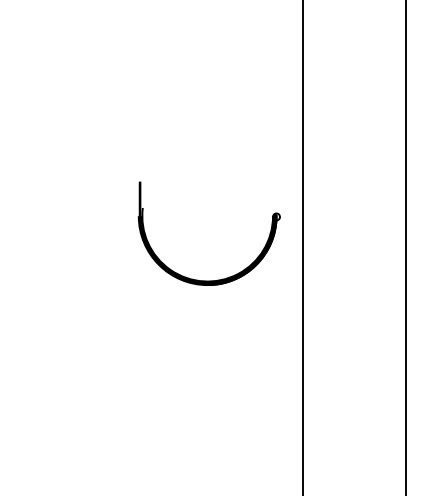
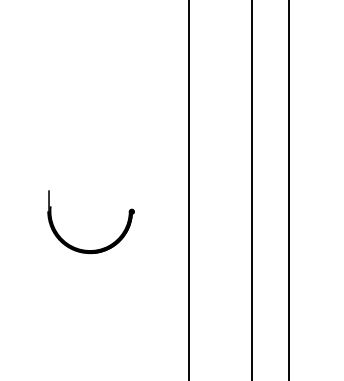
part: (213, 279) -> (93, 249), moved

